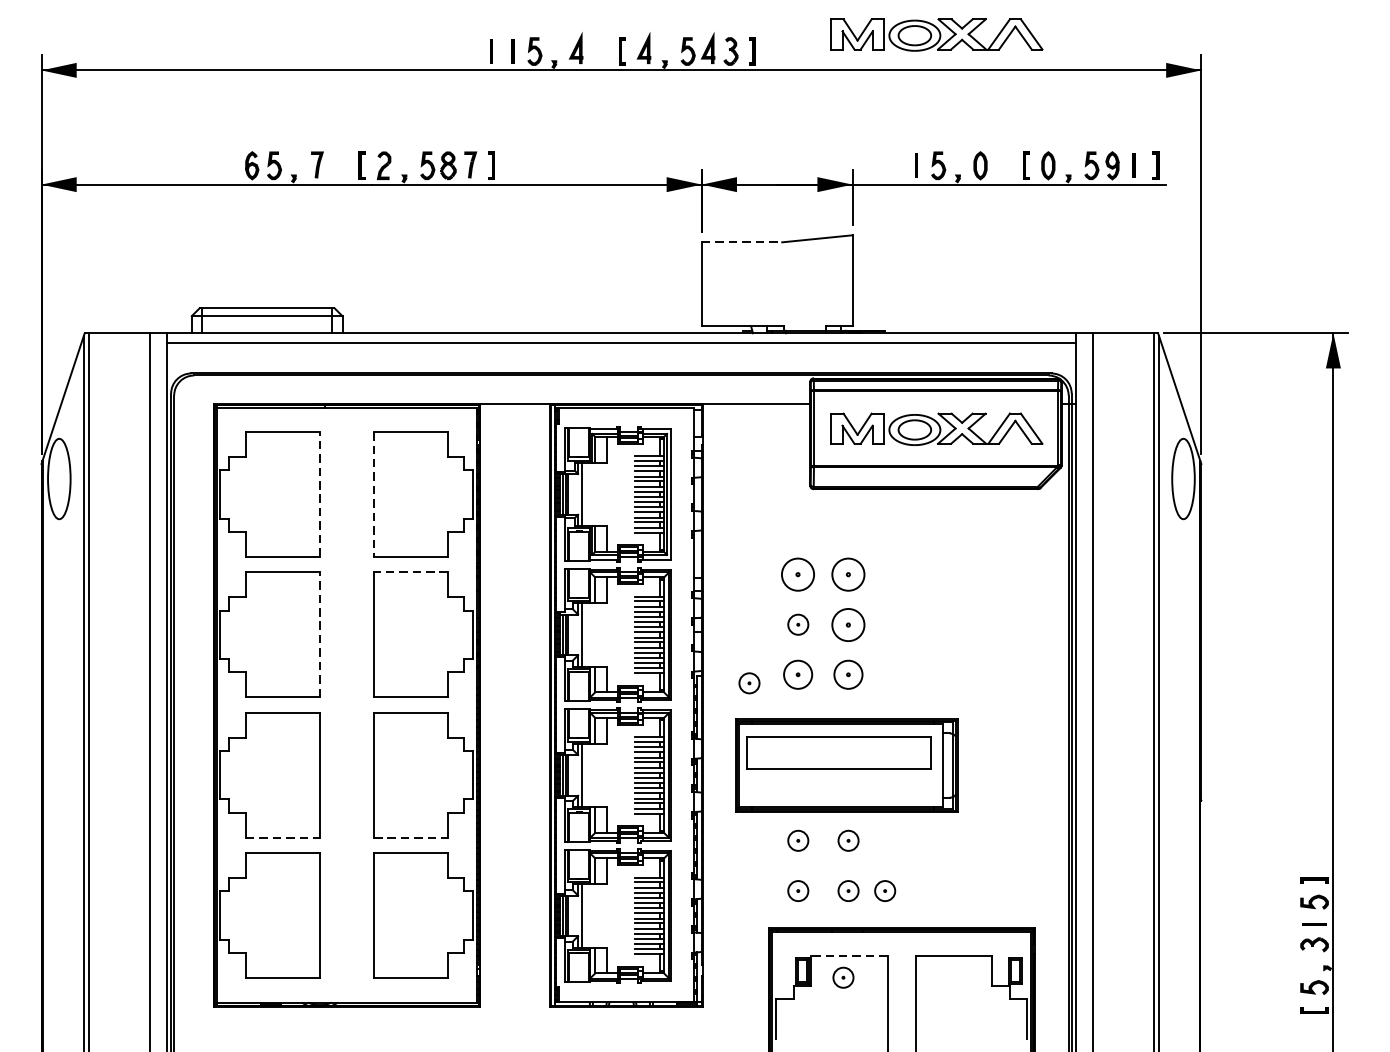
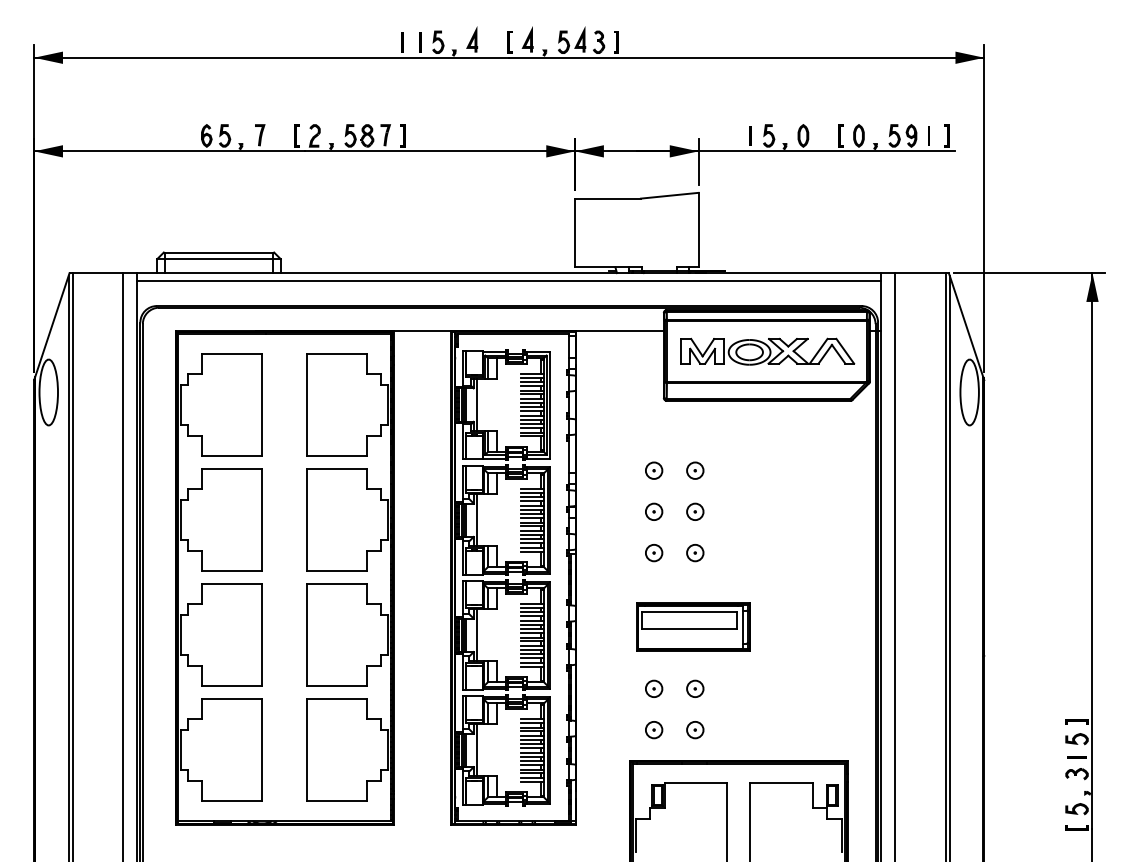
part: (936, 34) -> (767, 28), removed
line: (742, 242) -> (608, 198), dashed -> solid
line: (320, 493) -> (262, 404), dashed -> solid
line: (373, 494) -> (306, 405), dashed -> solid
line: (410, 572) -> (336, 469), dashed -> solid
part: (798, 574) -> (654, 470), size x0.62
part: (848, 574) -> (695, 470), size x0.62
part: (848, 624) -> (695, 511), size x0.62
line: (320, 634) -> (262, 519), dashed -> solid
part: (798, 675) -> (654, 553), size x0.71
part: (848, 675) -> (695, 553), size x0.71
part: (749, 682) -> (614, 559), removed
part: (846, 764) -> (693, 626), size x0.62
line: (283, 837) -> (232, 686), dashed -> solid
line: (411, 837) -> (337, 686), dashed -> solid
part: (885, 891) -> (725, 730), removed
line: (848, 956) -> (695, 783), dashed -> solid
part: (843, 978) -> (691, 801), removed

